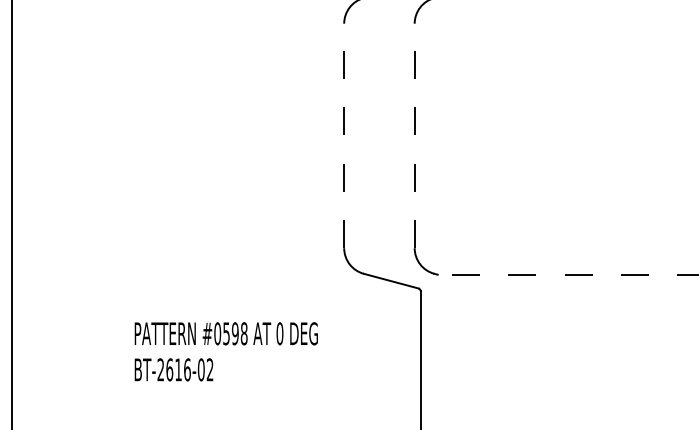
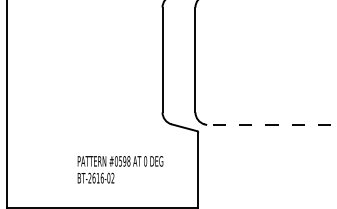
line: (344, 134) -> (162, 59), dashed -> solid
line: (414, 134) -> (195, 59), dashed -> solid
text: (226, 351) -> (120, 169), moved

